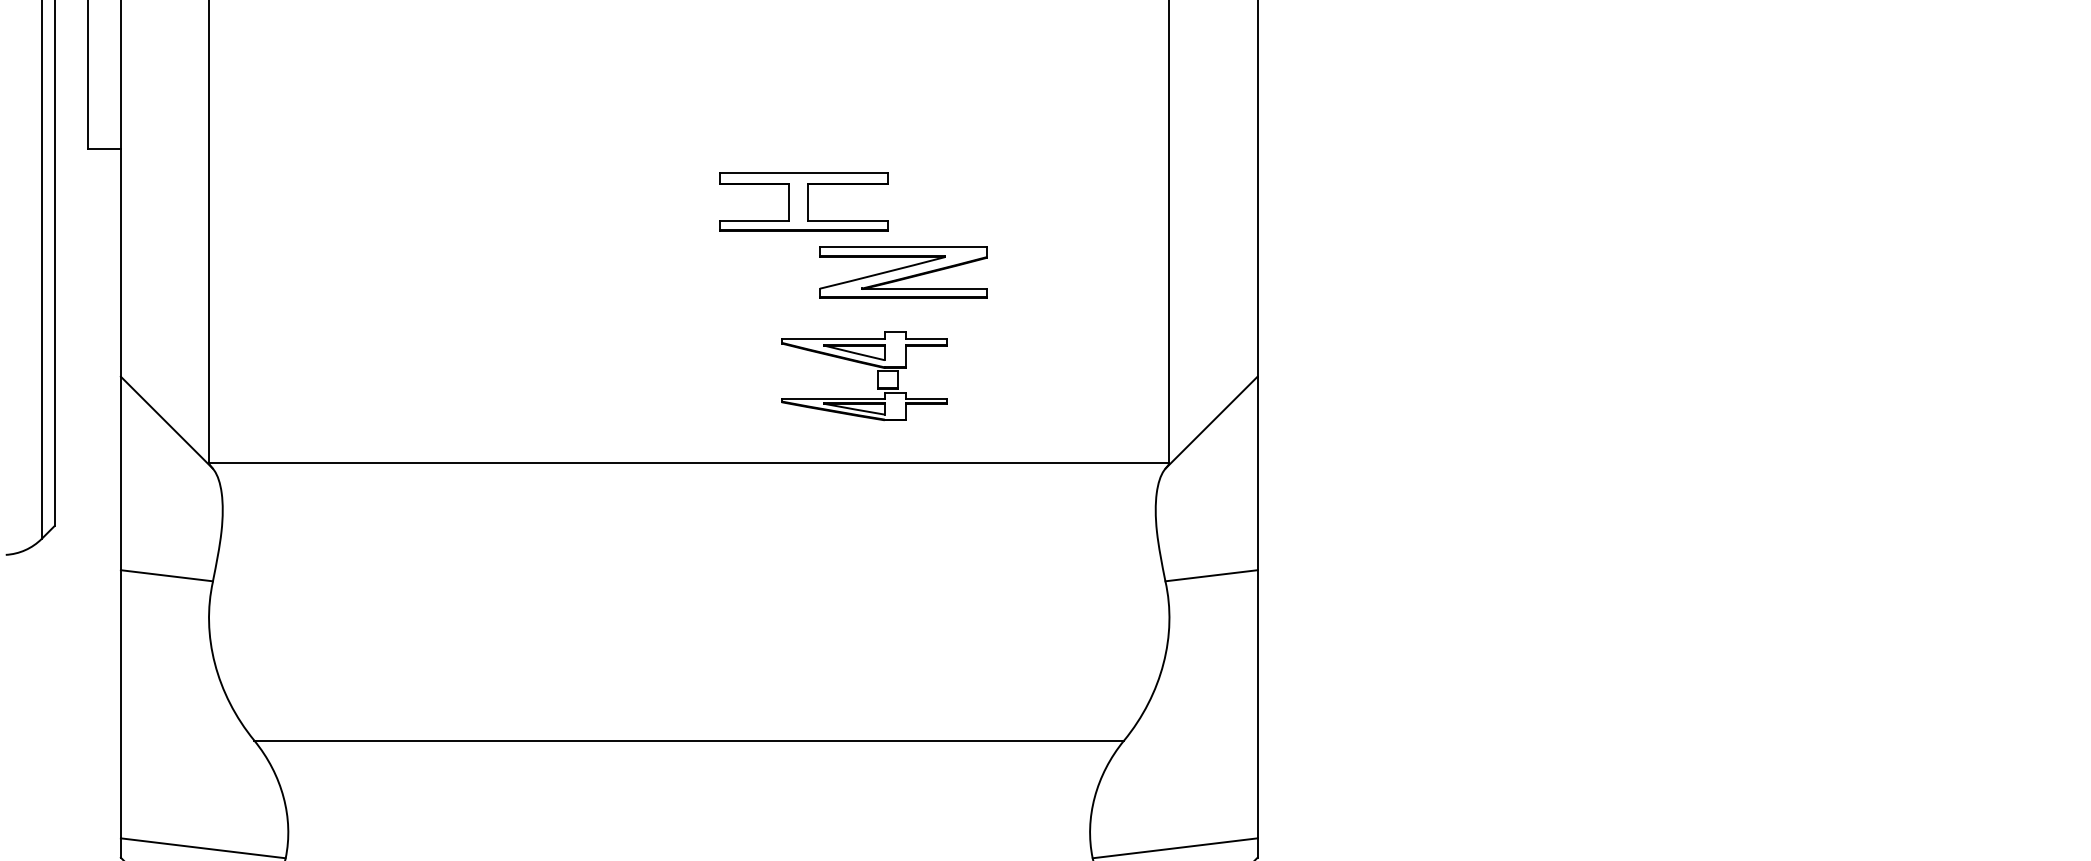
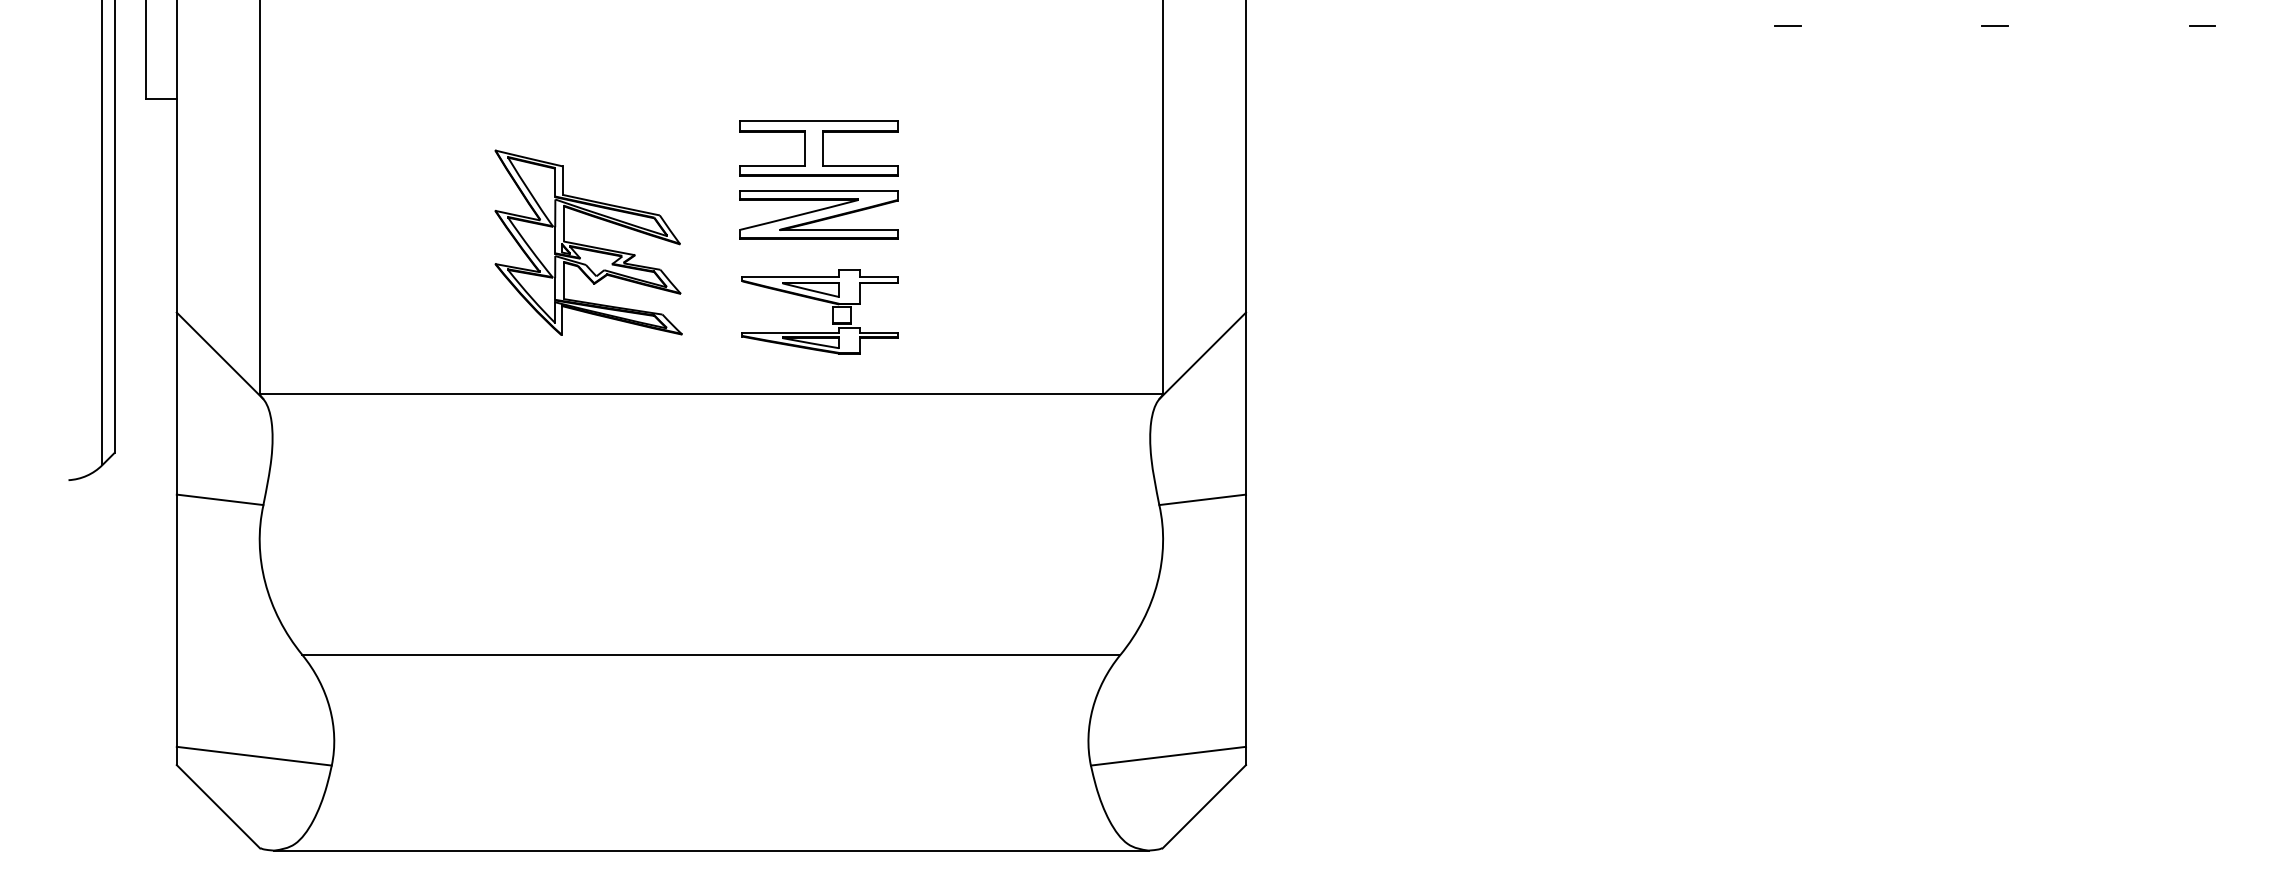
line: (1834, 72) -> (1788, 26), added
line: (2054, 72) -> (1995, 26), added
part: (903, 272) -> (818, 214), moved
part: (558, 302) -> (588, 242), added
part: (864, 364) -> (820, 301), moved

